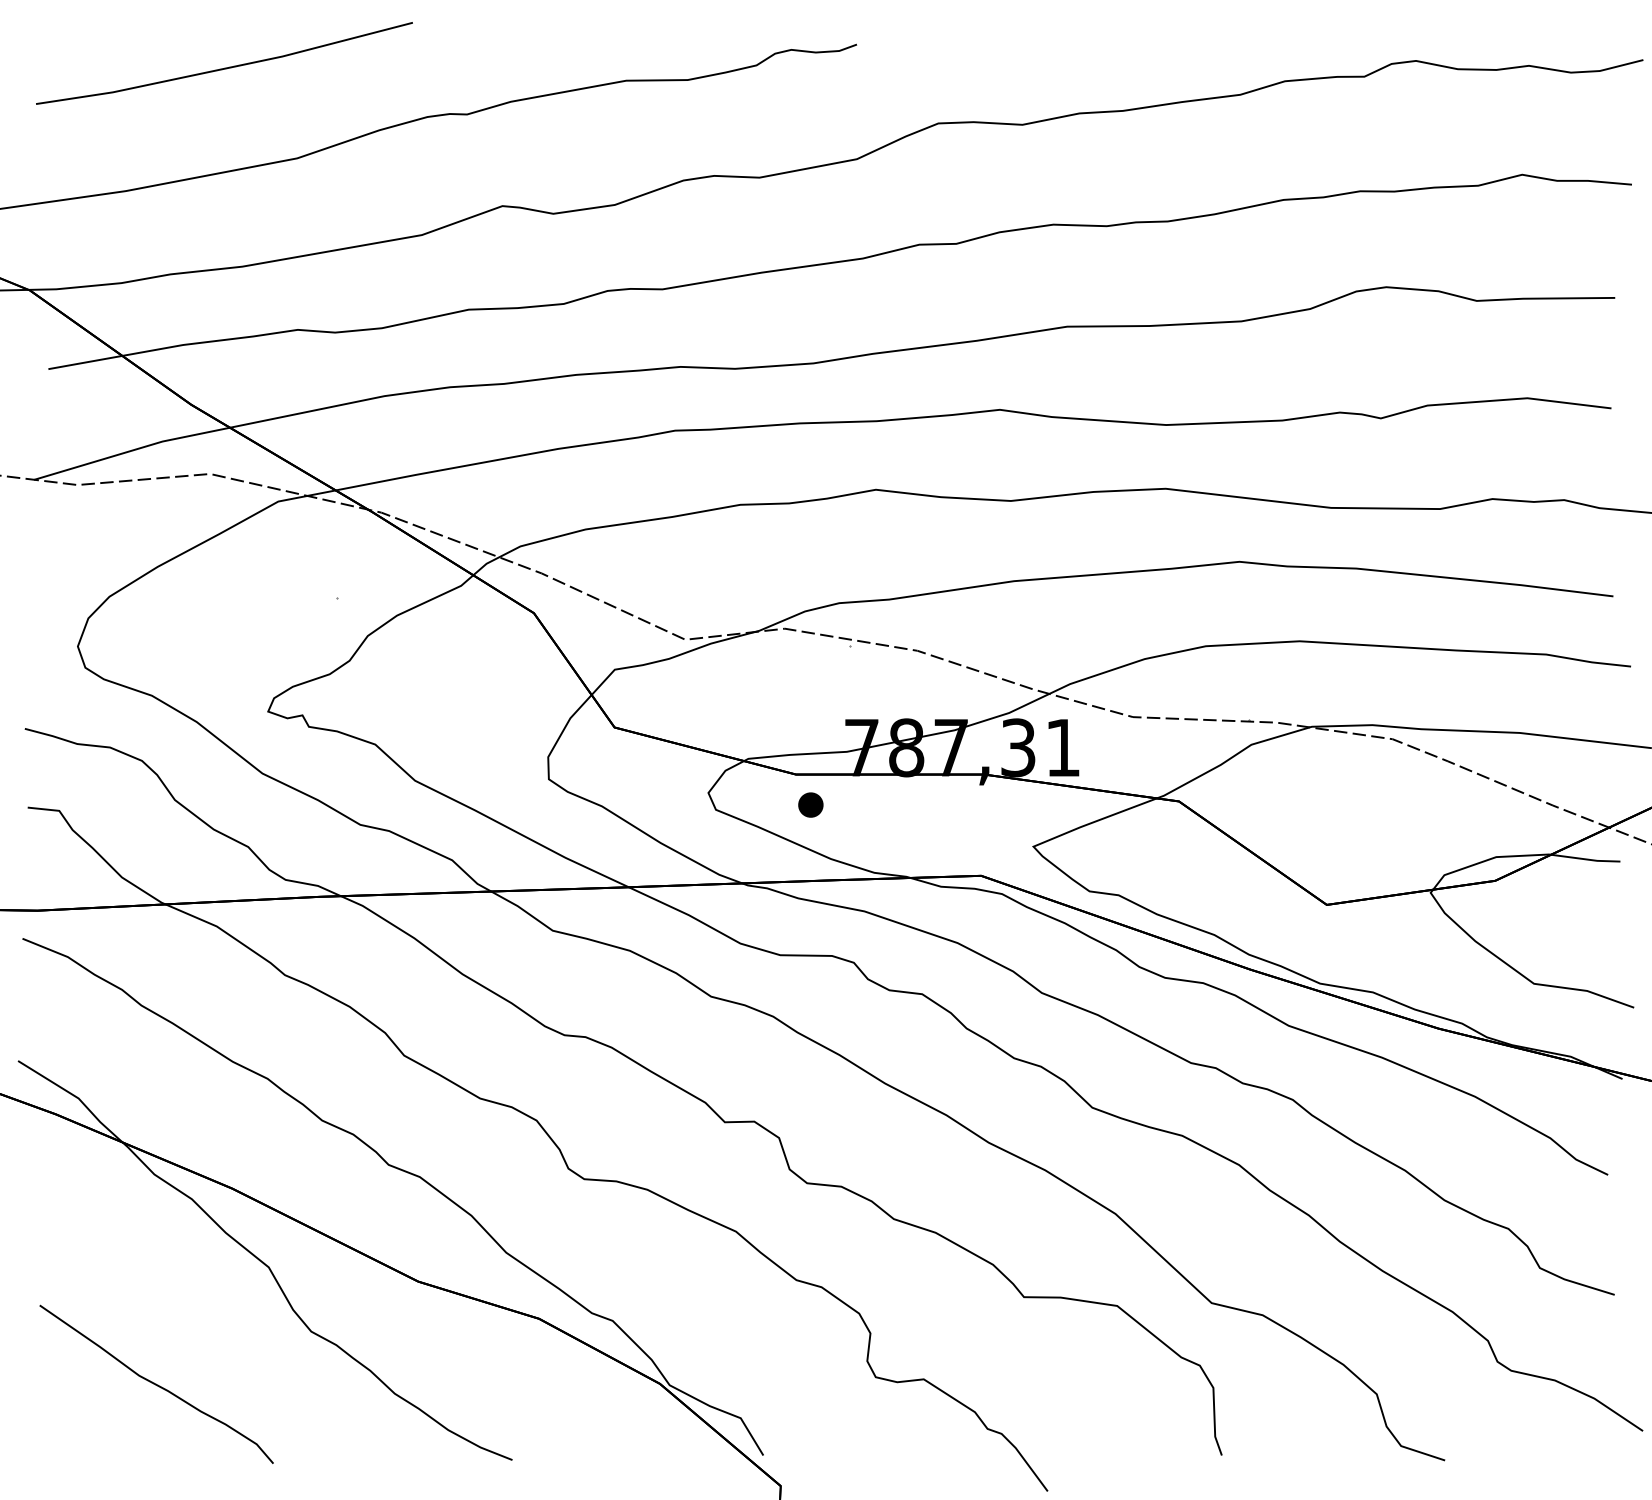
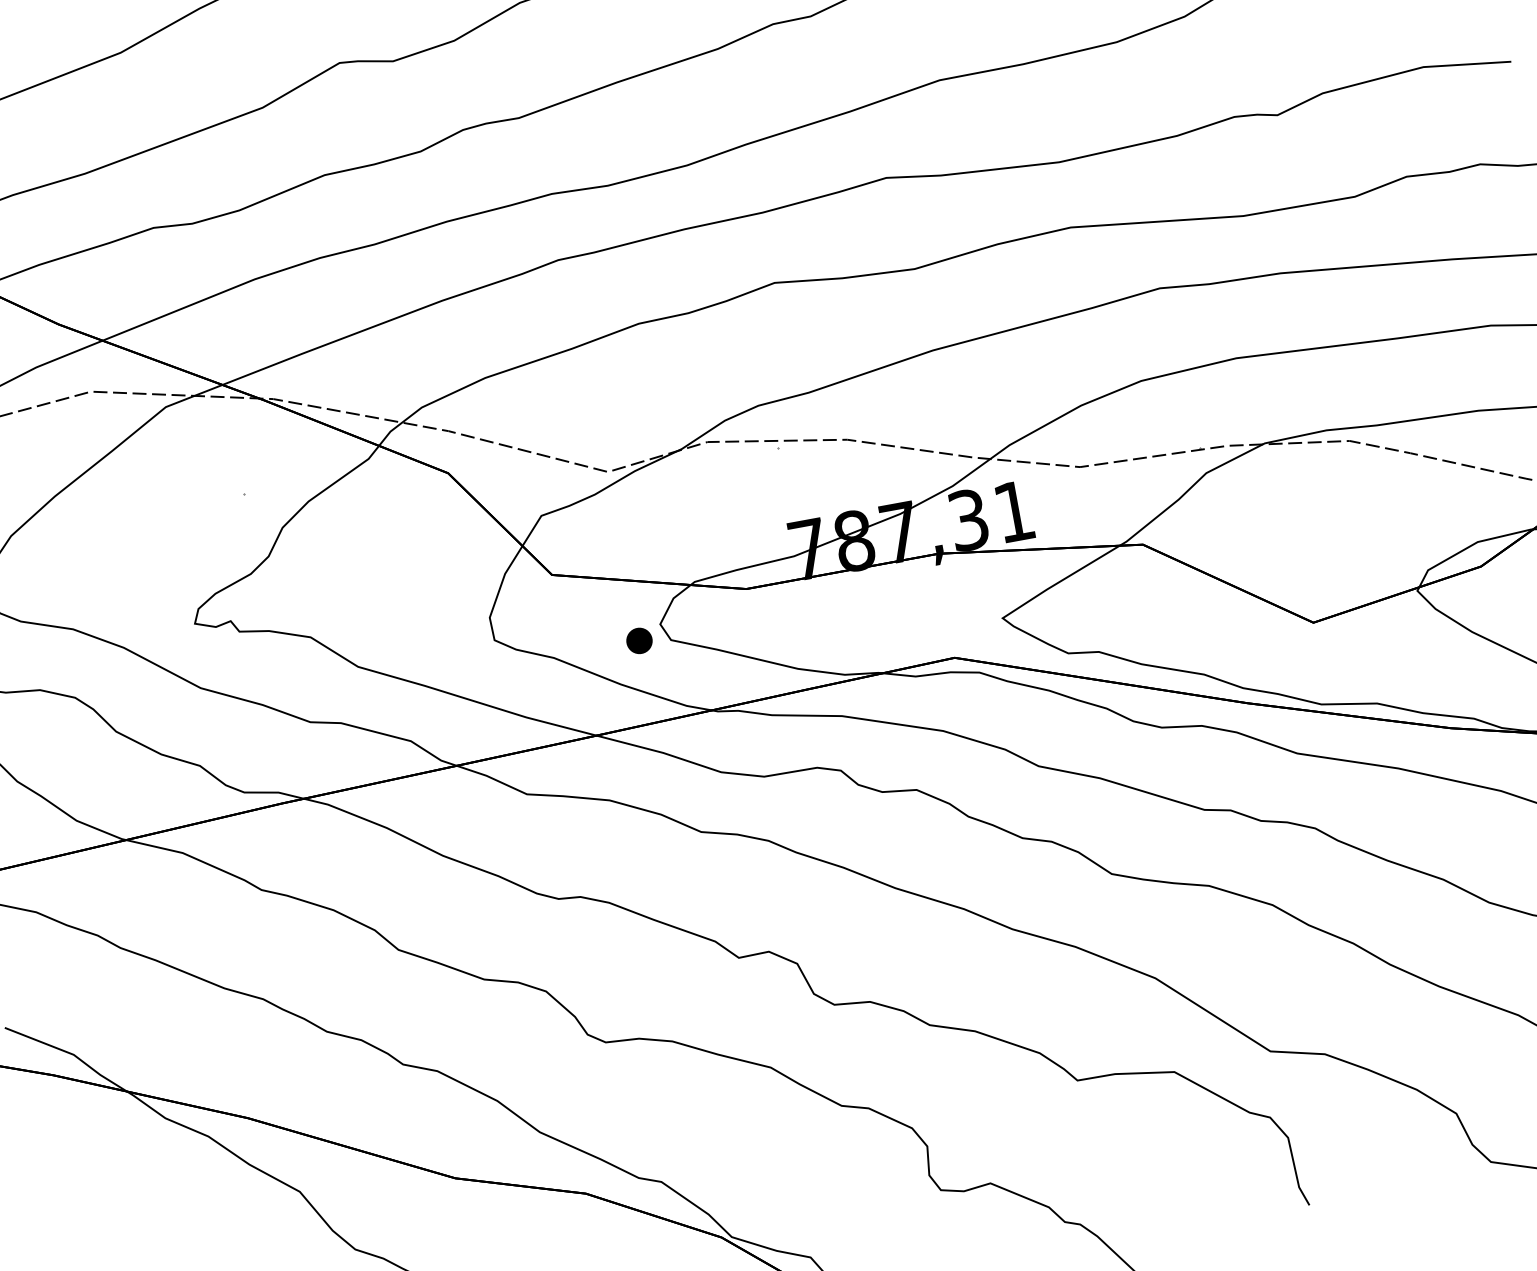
part: (810, 804) -> (638, 640), moved

